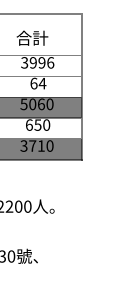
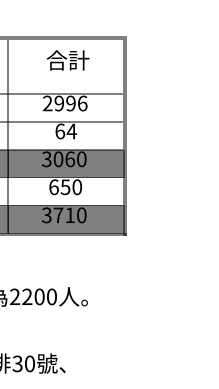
text: (31, 38) -> (67, 60), moved
text: (24, 62) -> (47, 103), 3996 -> 2996
text: (23, 103) -> (46, 158), 5060 -> 3060

